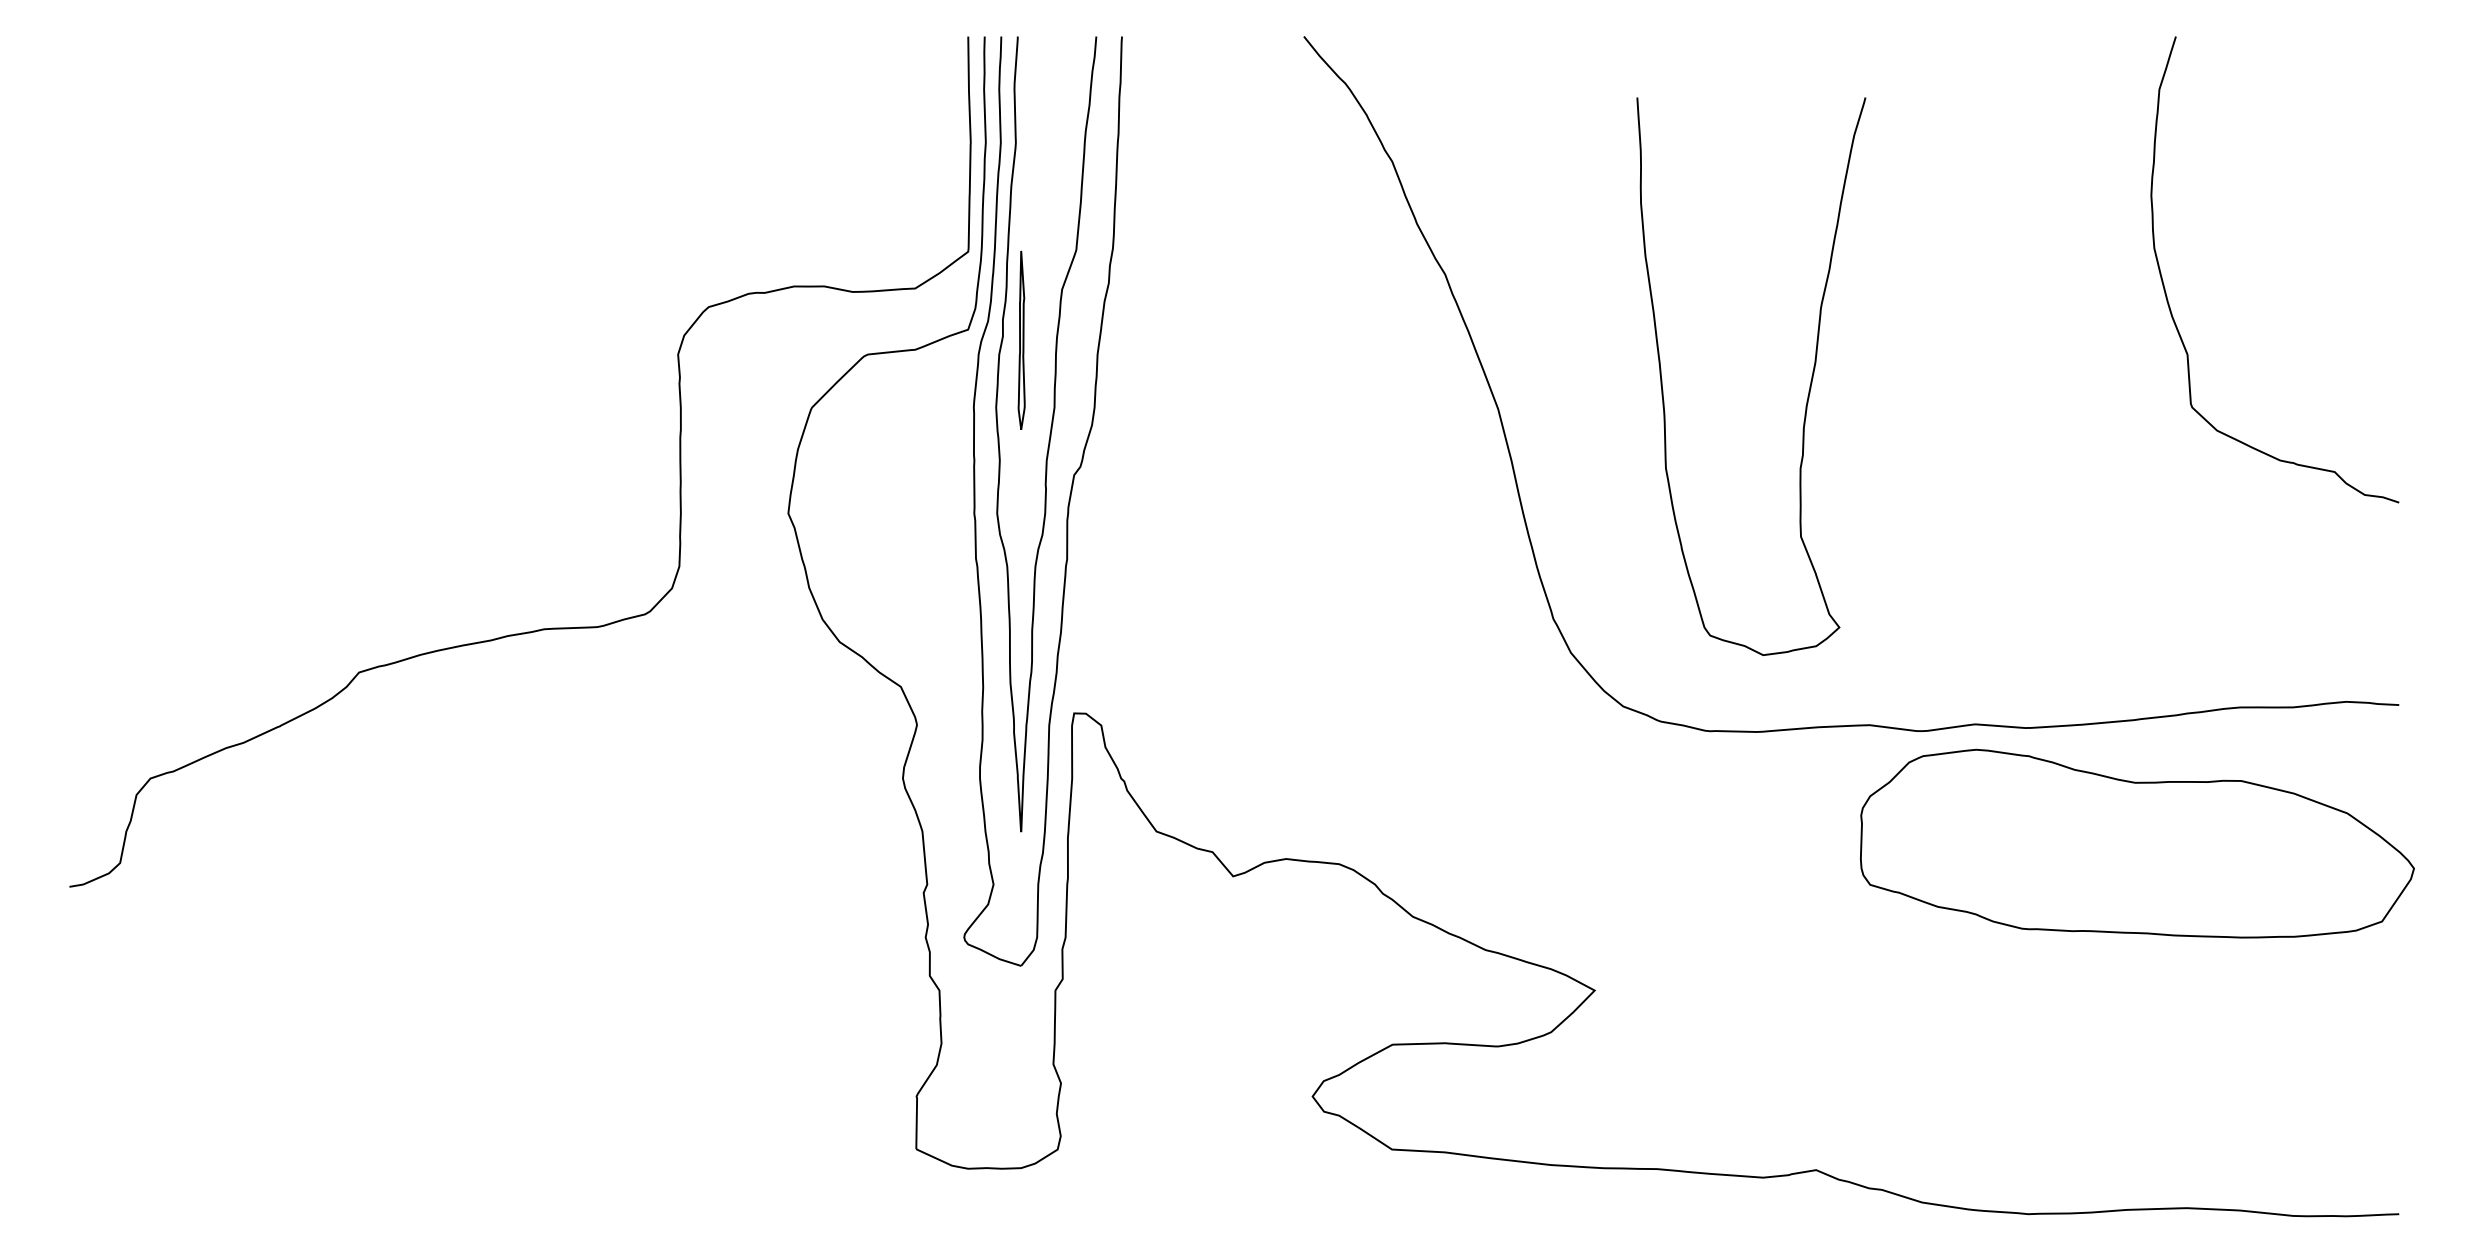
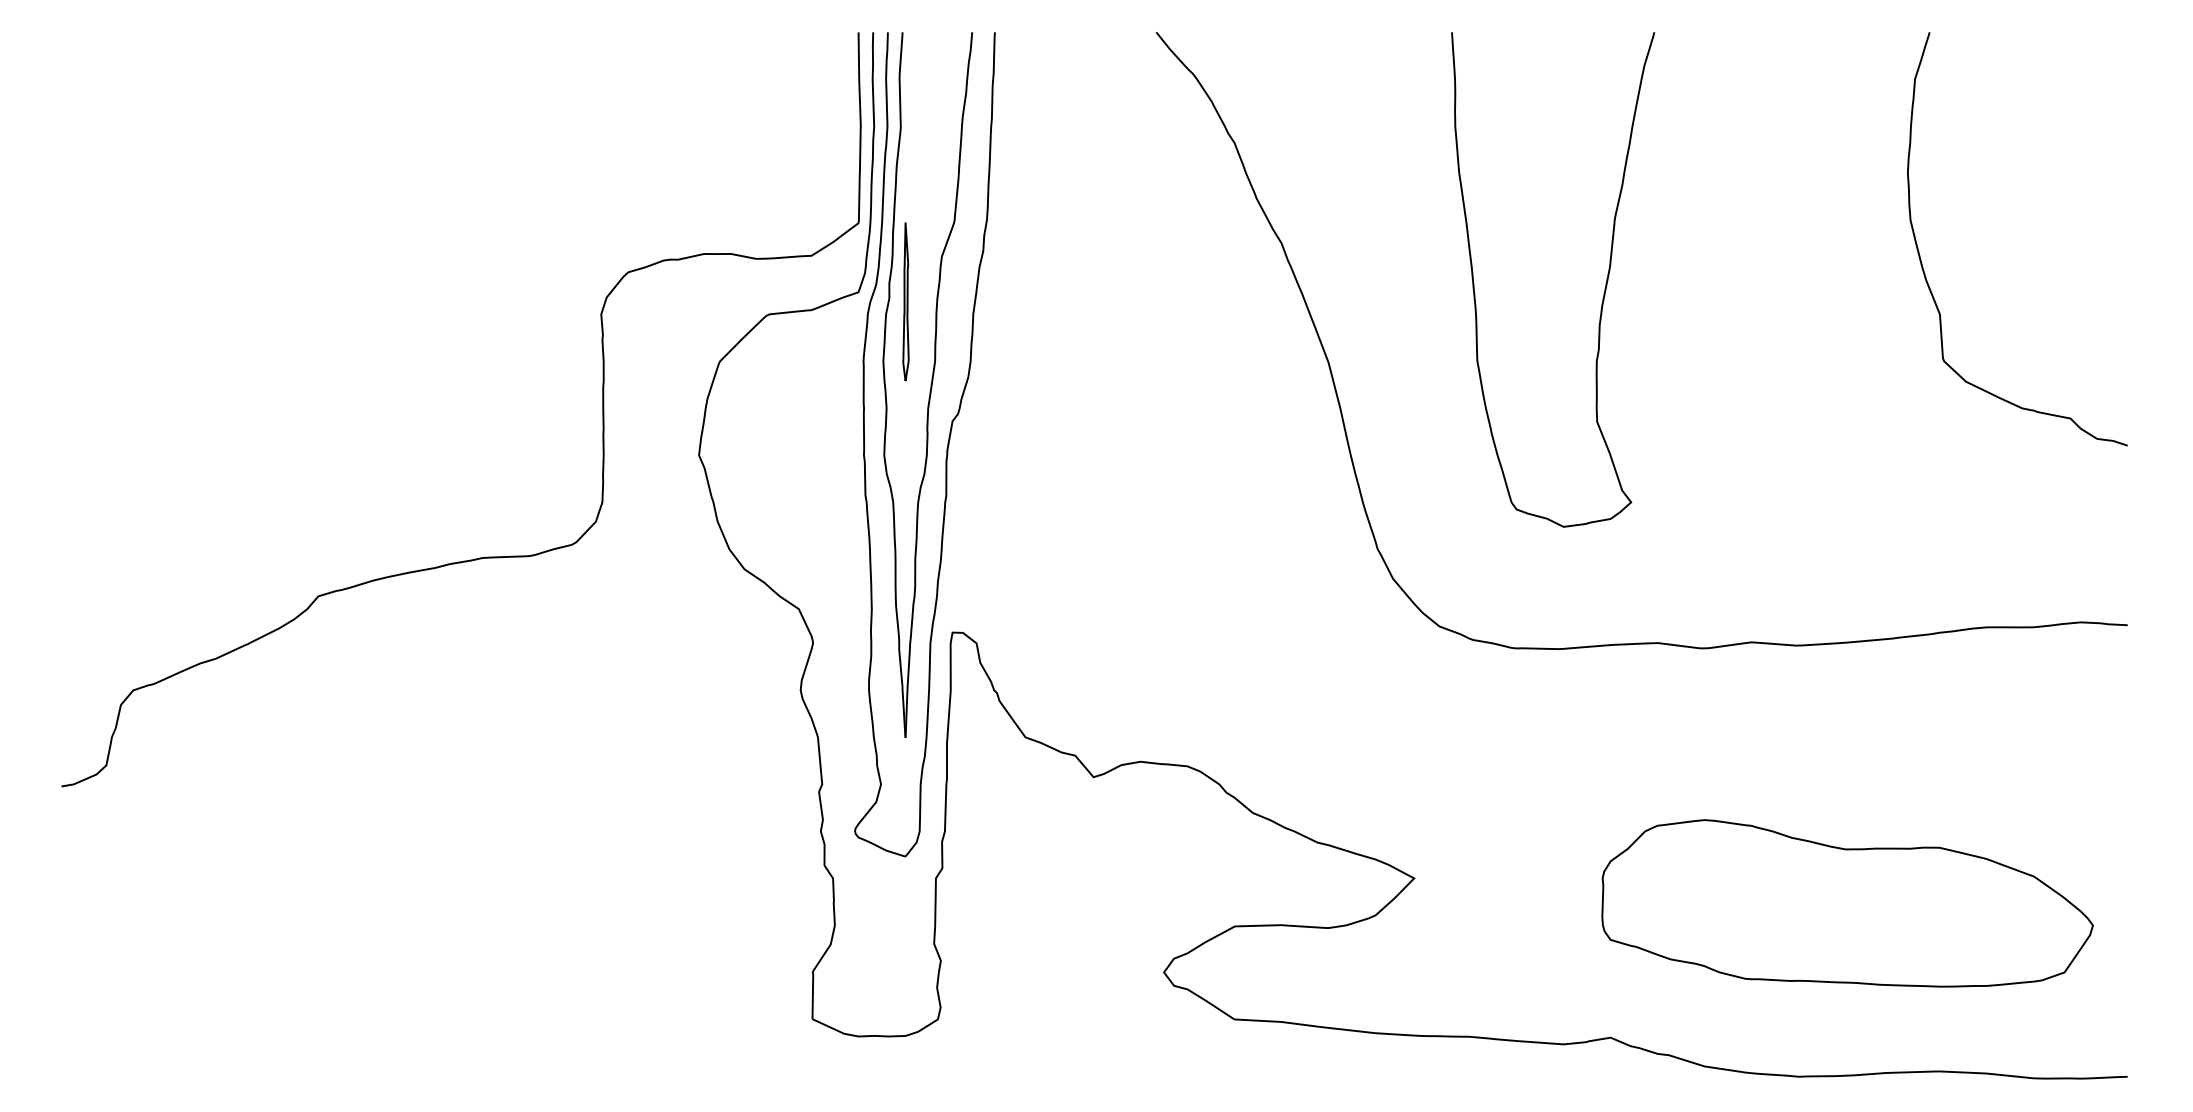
curve: (1809, 385) -> (1604, 287), moved
part: (2137, 843) -> (1847, 903), moved

